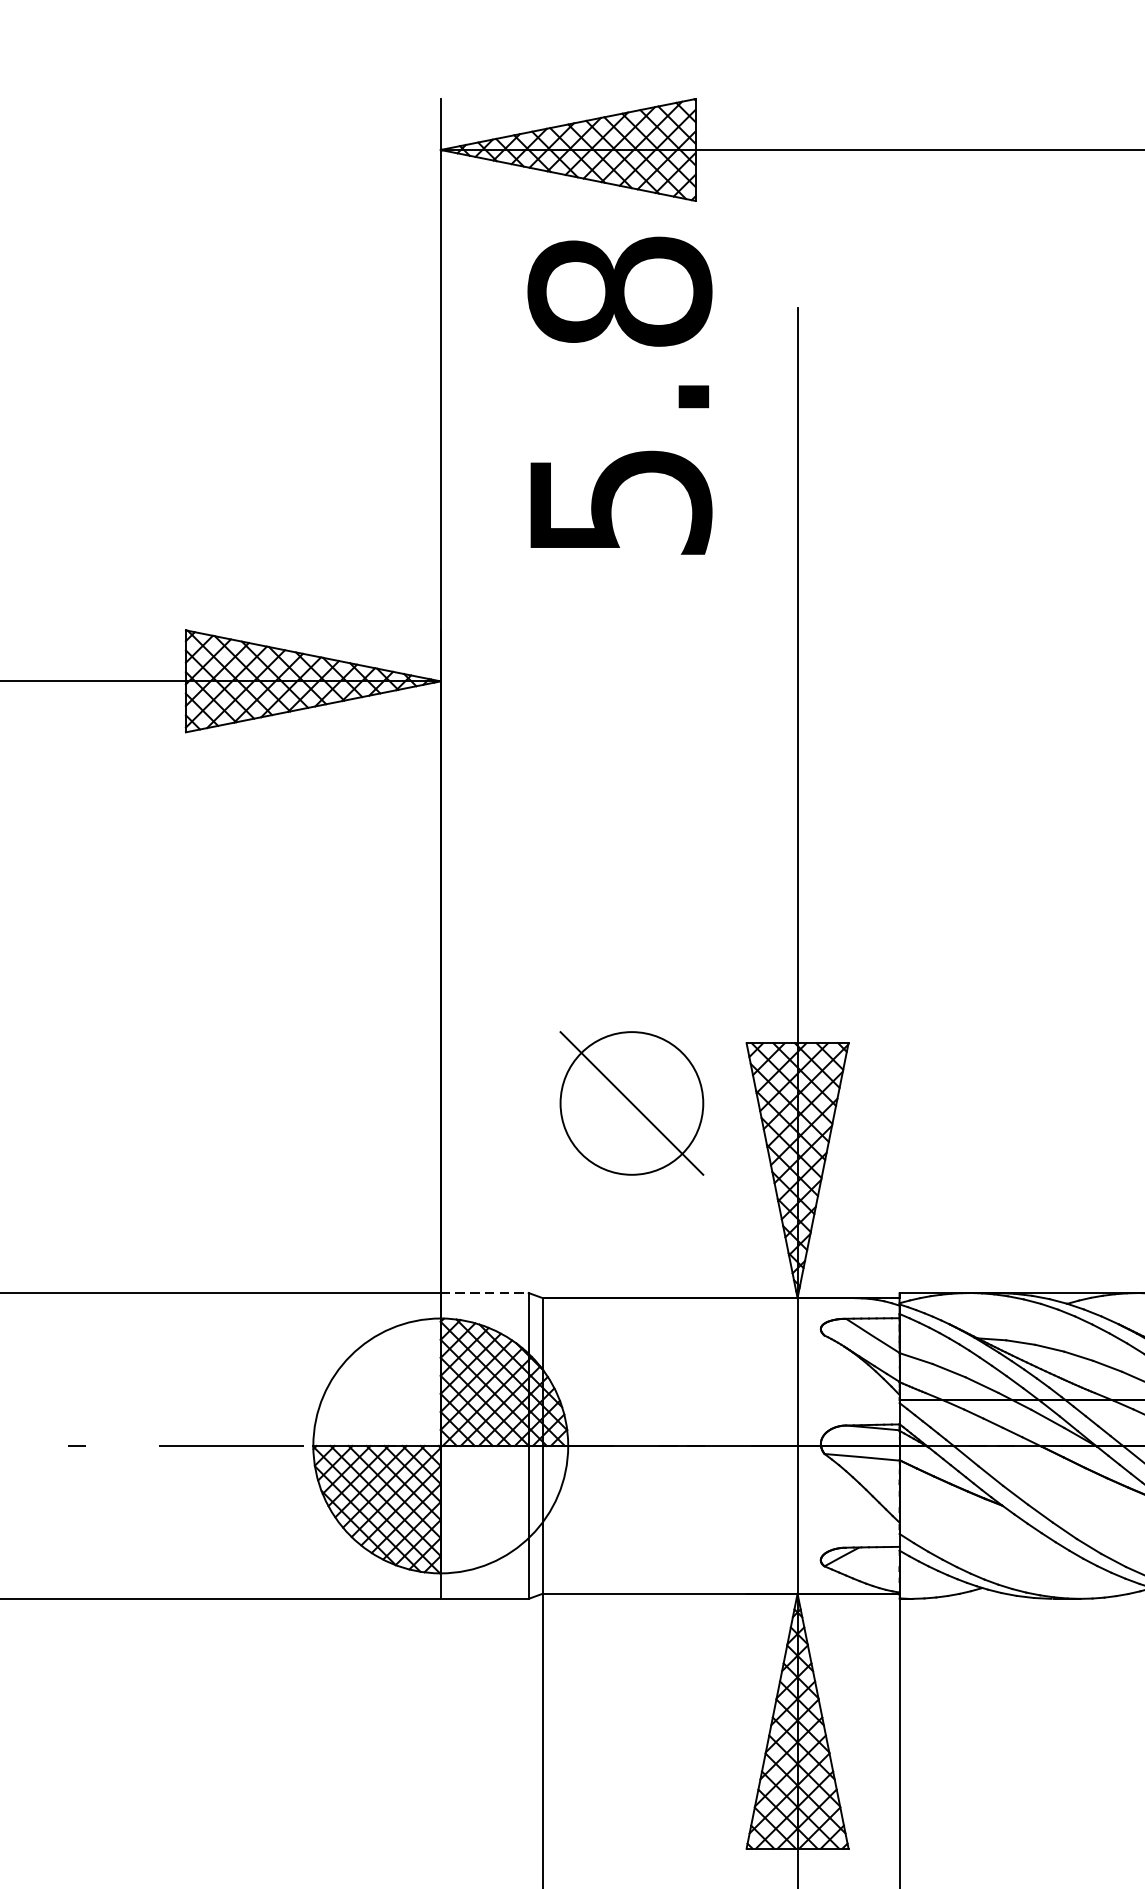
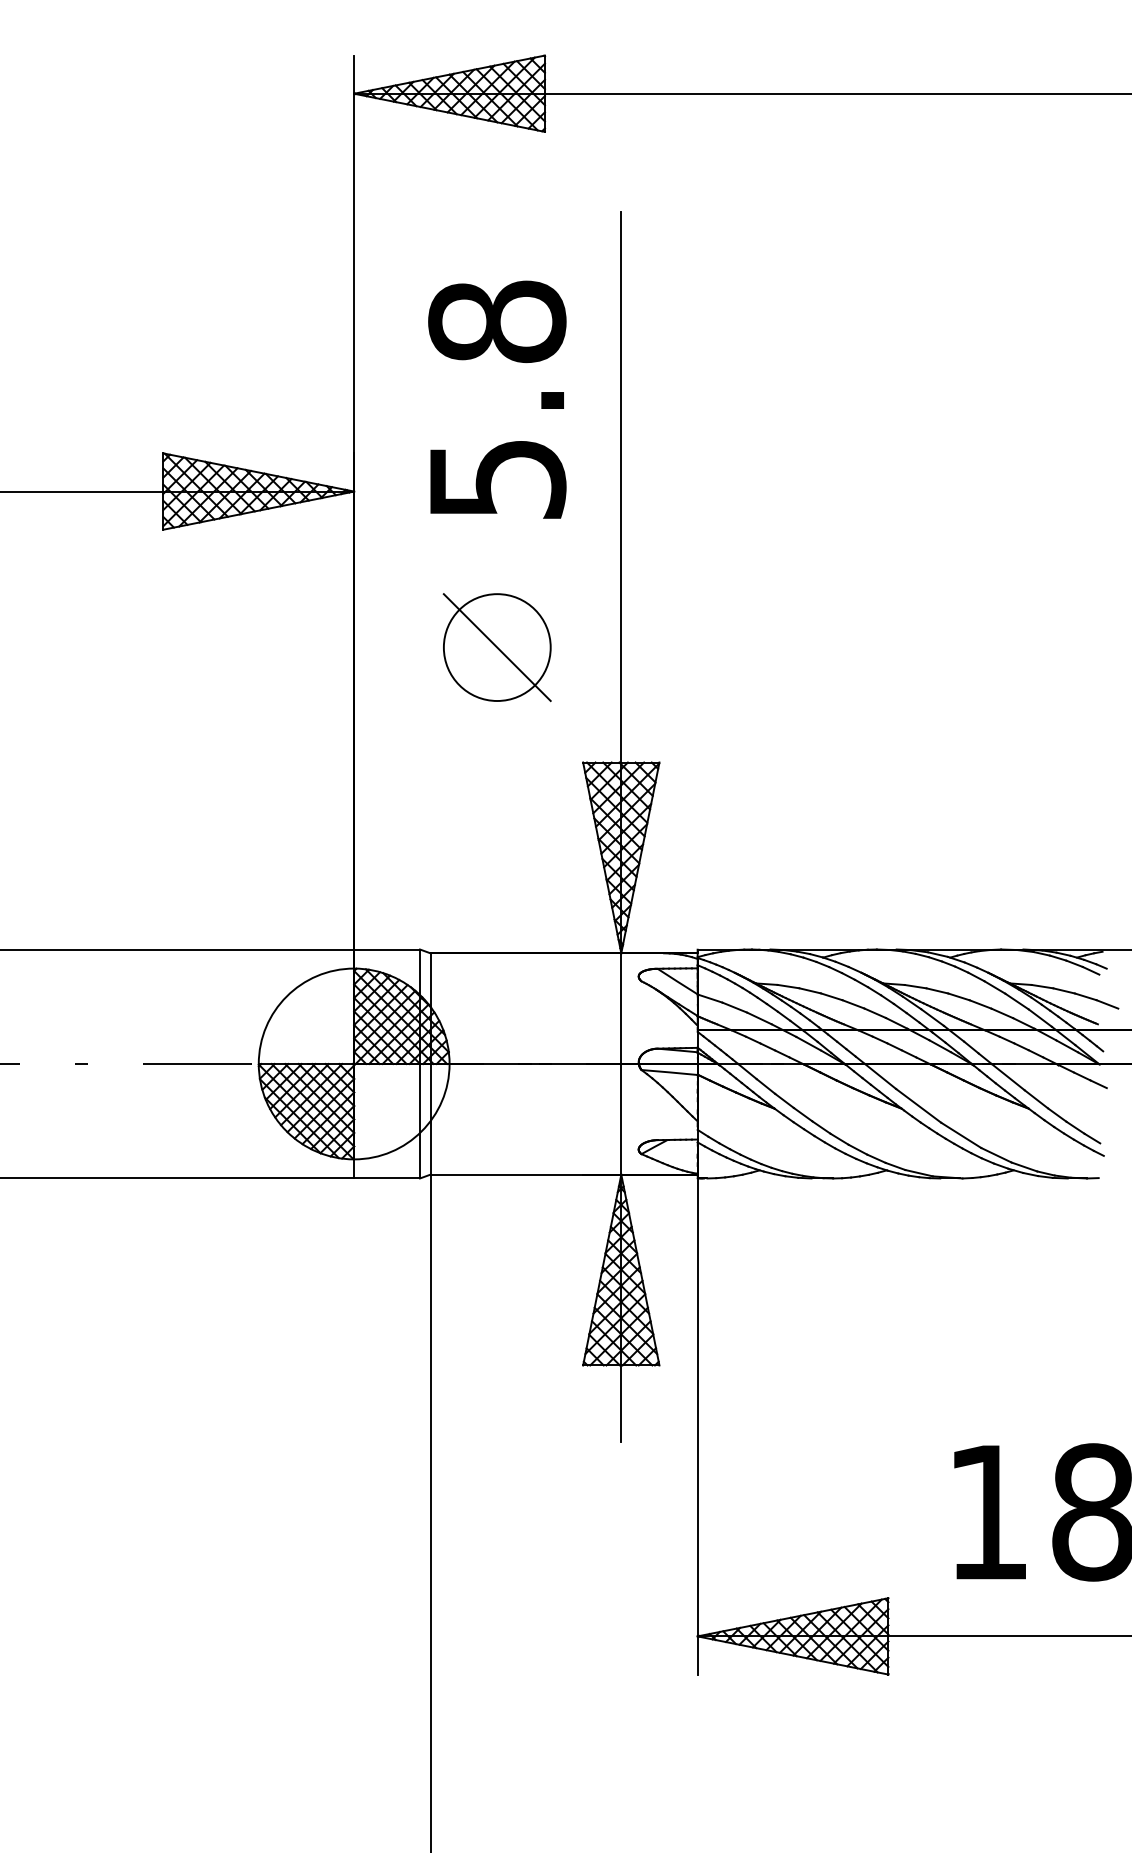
text: (620, 395) -> (497, 399), moved
part: (630, 1103) -> (496, 647), moved
line: (485, 1293) -> (387, 949), dashed -> solid

